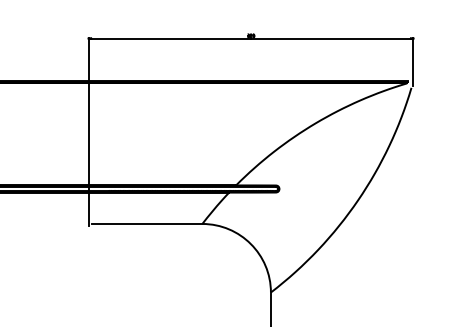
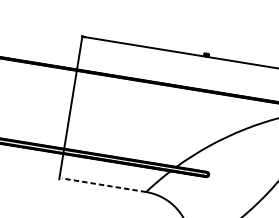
line: (146, 223) -> (103, 184), solid -> dashed

